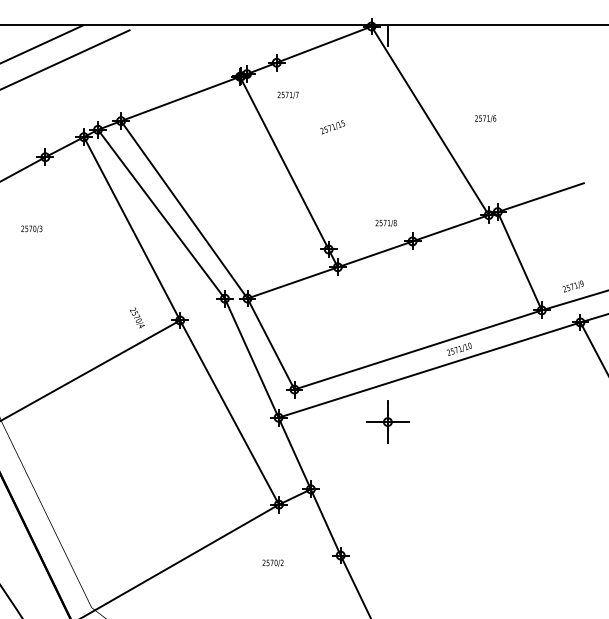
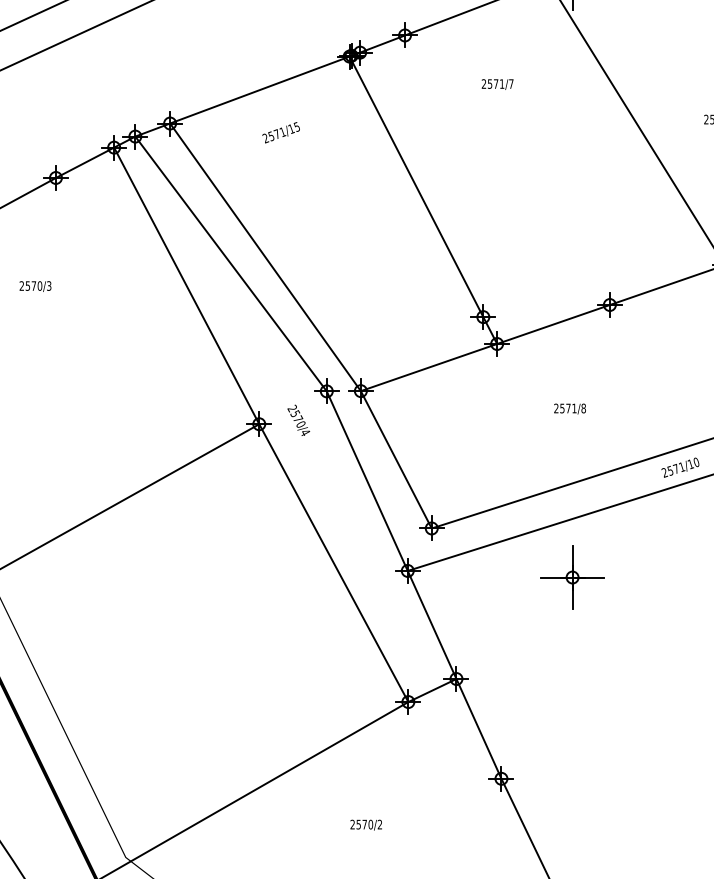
text: (287, 94) -> (496, 83), moved
text: (332, 127) -> (280, 133), moved
text: (385, 222) -> (569, 407), moved
text: (137, 317) -> (299, 419), moved
text: (272, 562) -> (365, 824), moved

